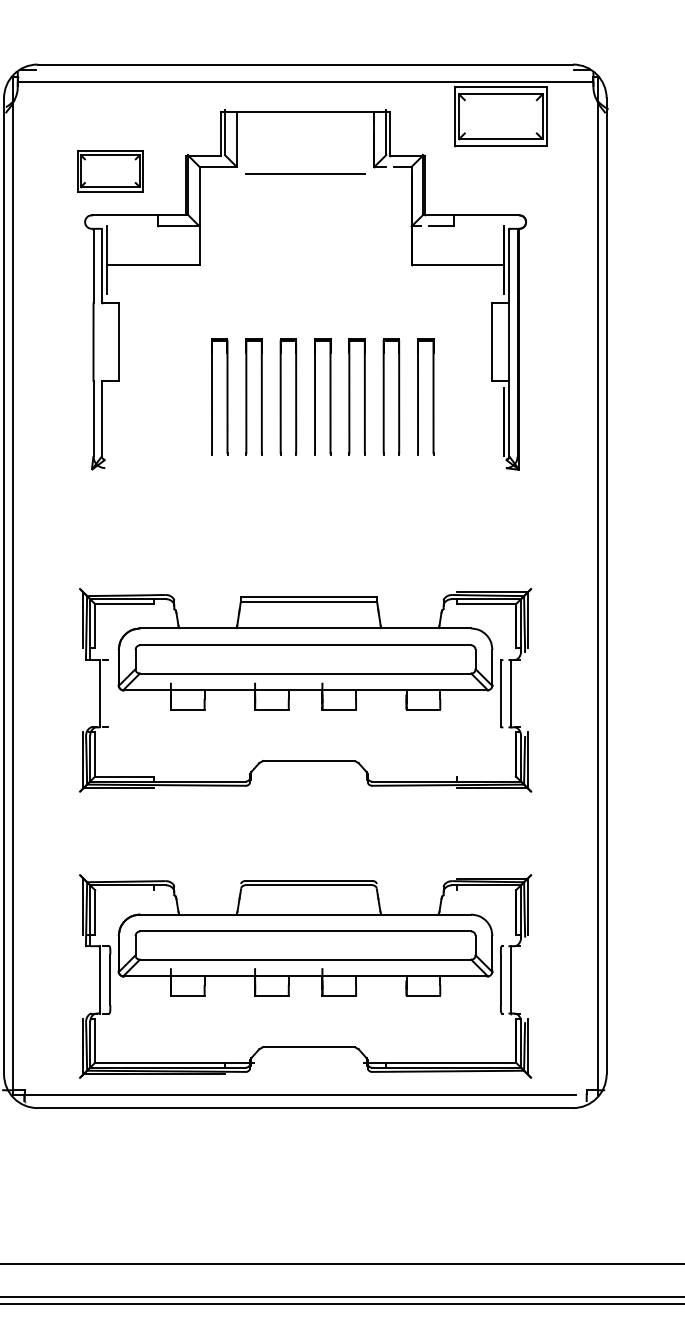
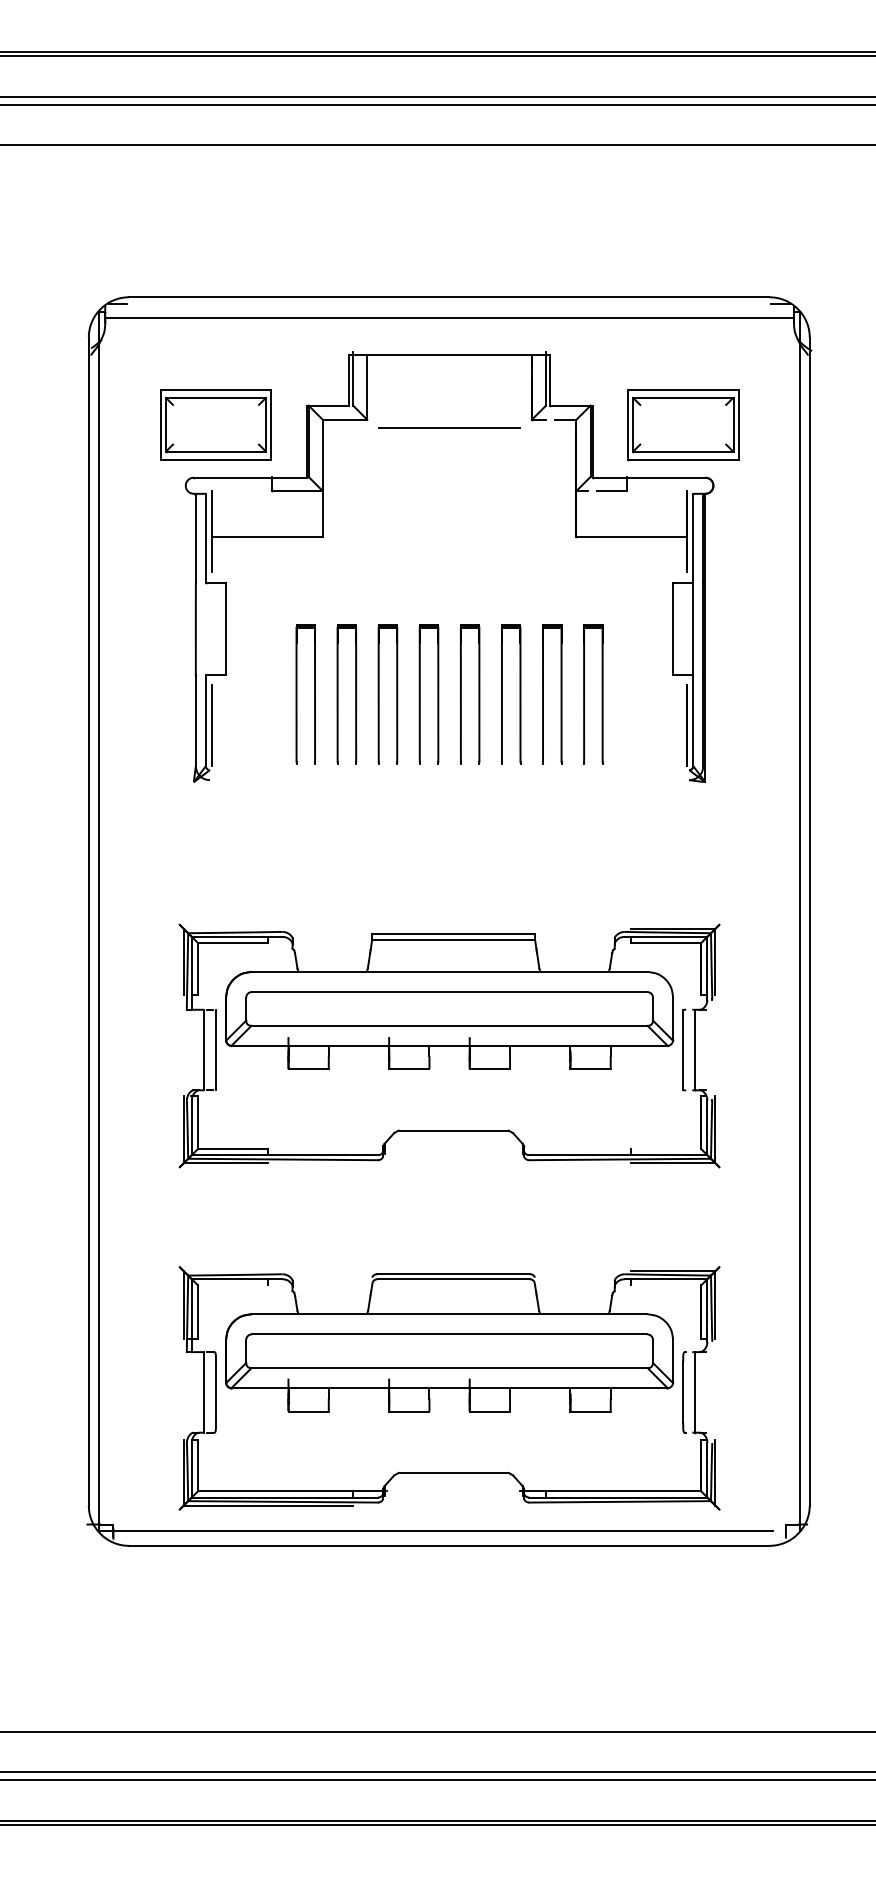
part: (501, 117) -> (683, 425), moved
part: (109, 170) -> (215, 424), size x1.43
part: (178, 396) -> (297, 694), added
line: (106, 421) -> (211, 724), added
line: (110, 693) -> (216, 1049), added

